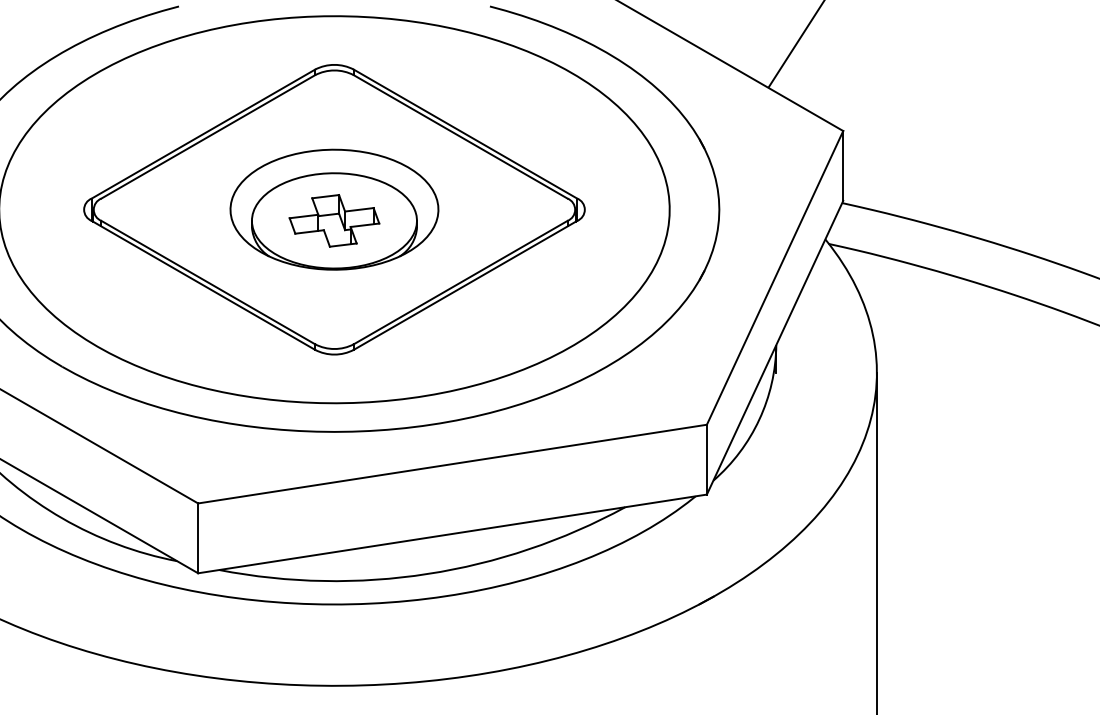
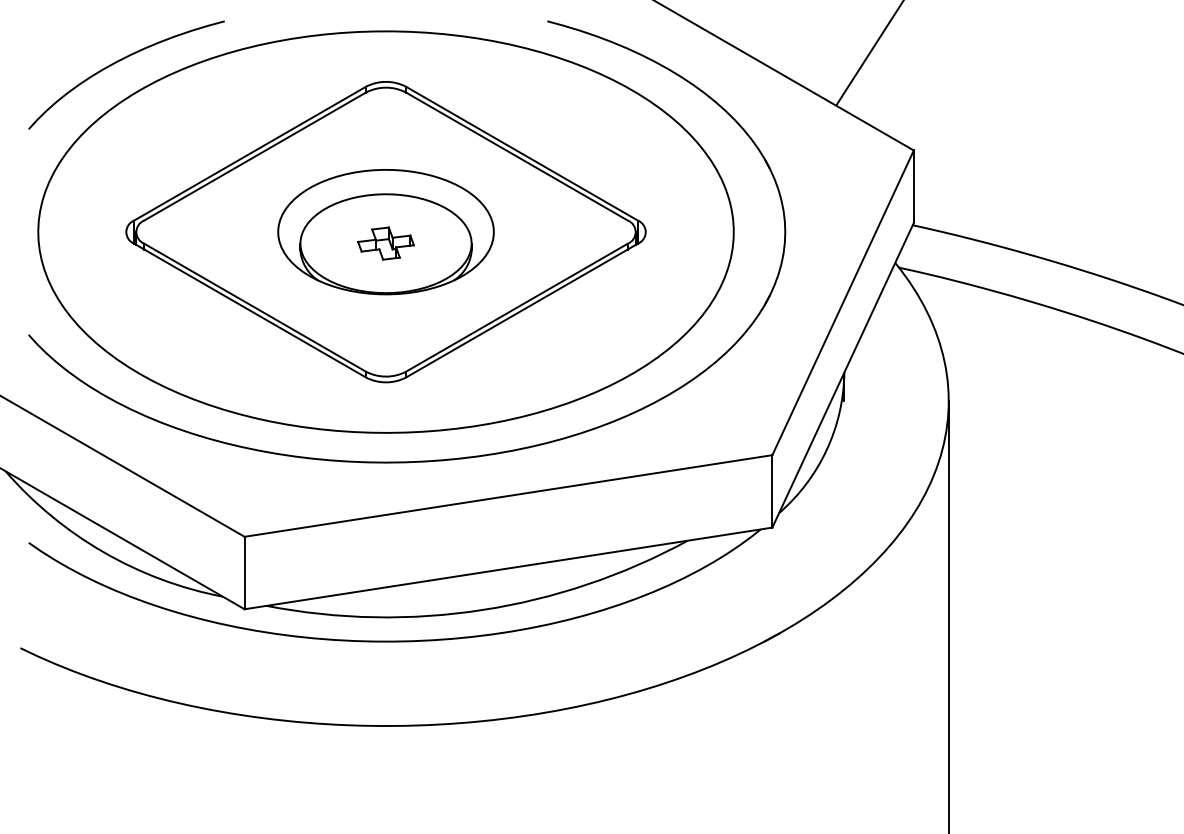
part: (333, 220) -> (385, 243), size x0.6

